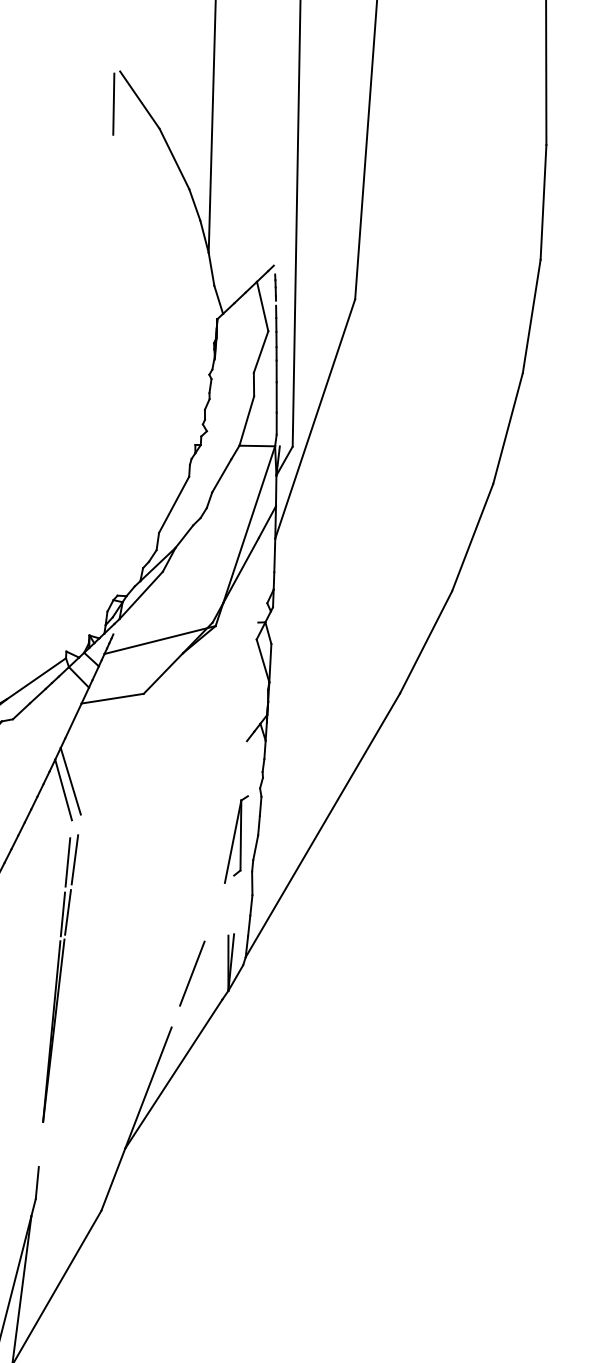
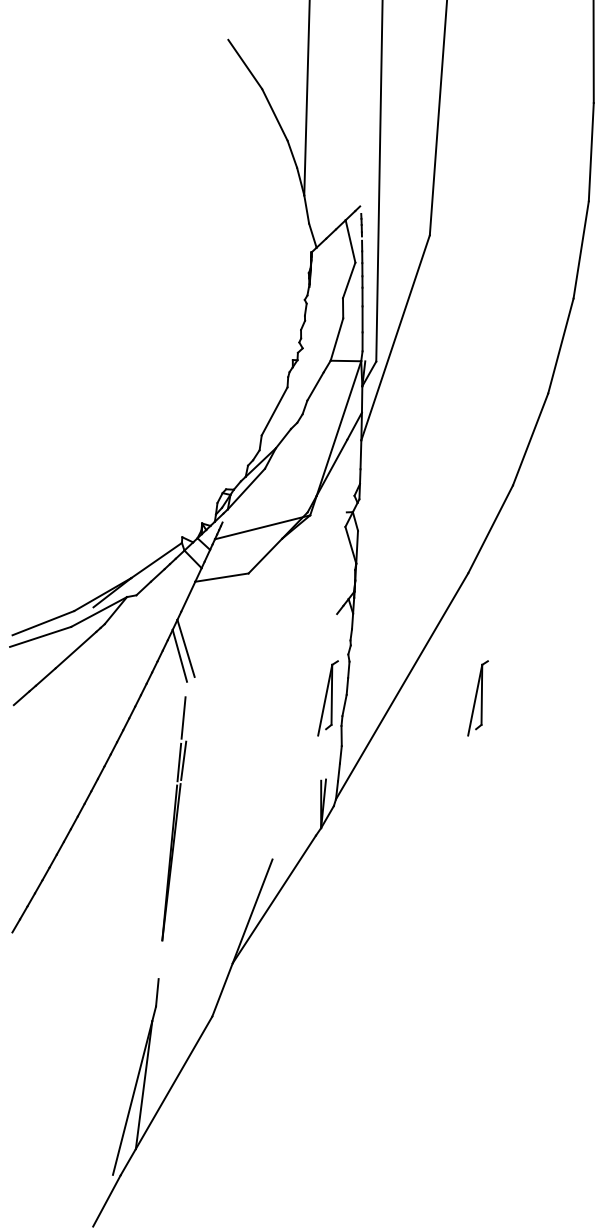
line: (113, 103) -> (222, 67), removed
part: (410, 839) -> (477, 698), added
line: (74, 859) -> (189, 715), removed
line: (191, 972) -> (289, 812), removed

